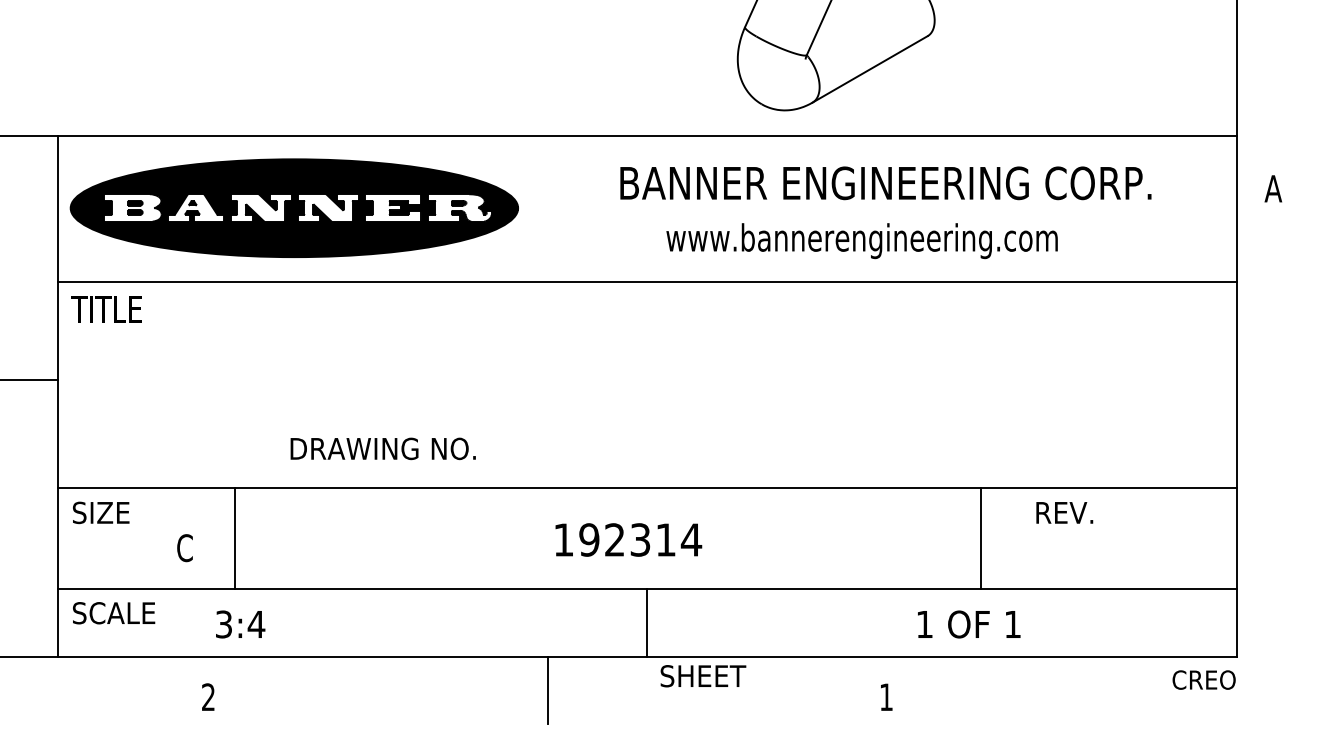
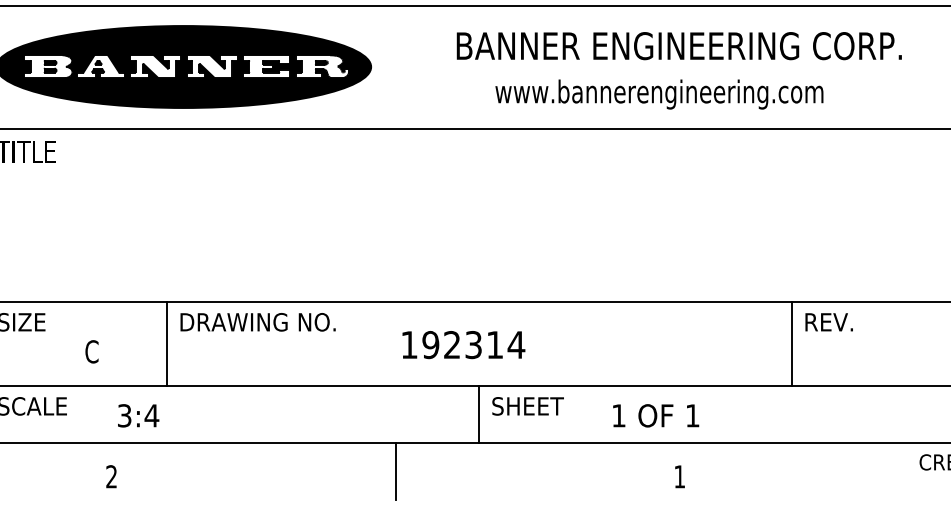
text: (382, 448) -> (257, 321), moved
line: (235, 538) -> (166, 343), moved
line: (981, 538) -> (792, 343), moved
text: (969, 624) -> (656, 415), moved
text: (703, 676) -> (528, 406), moved

